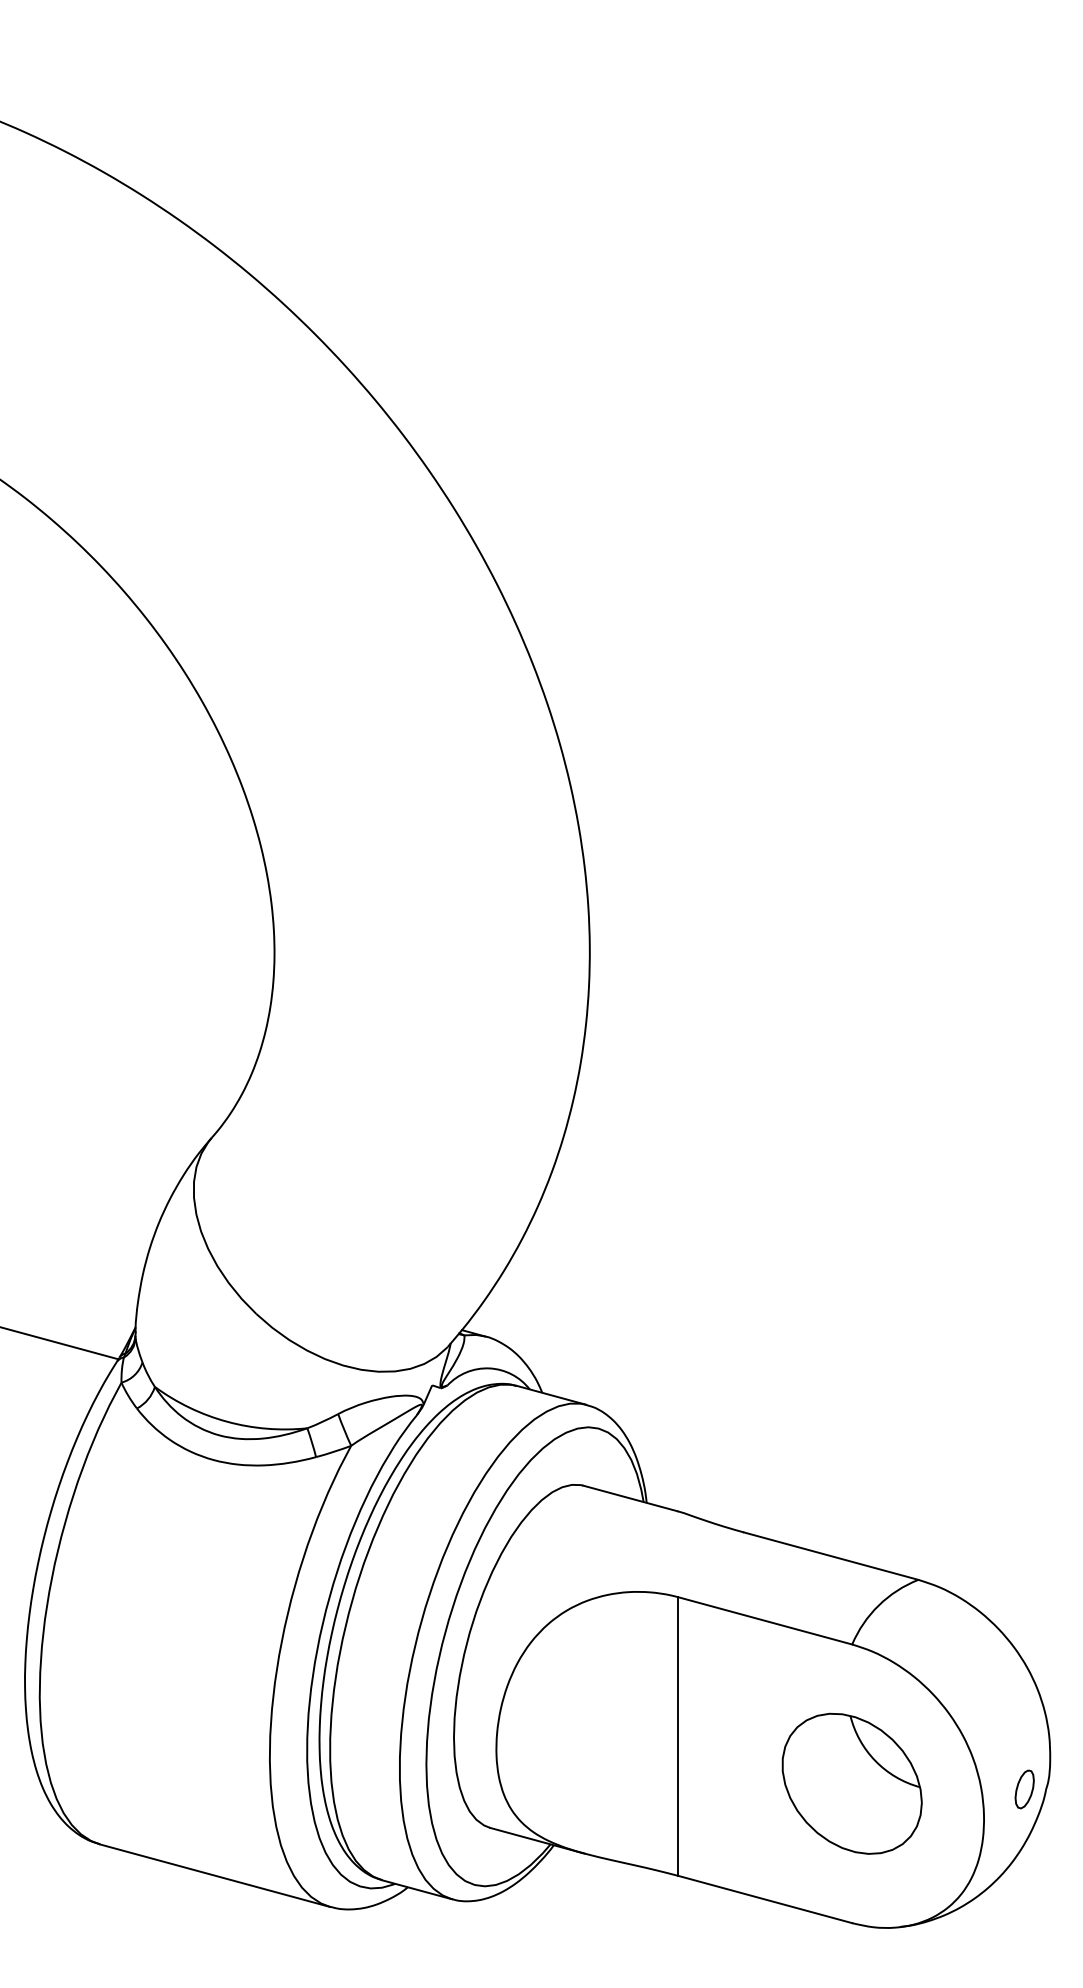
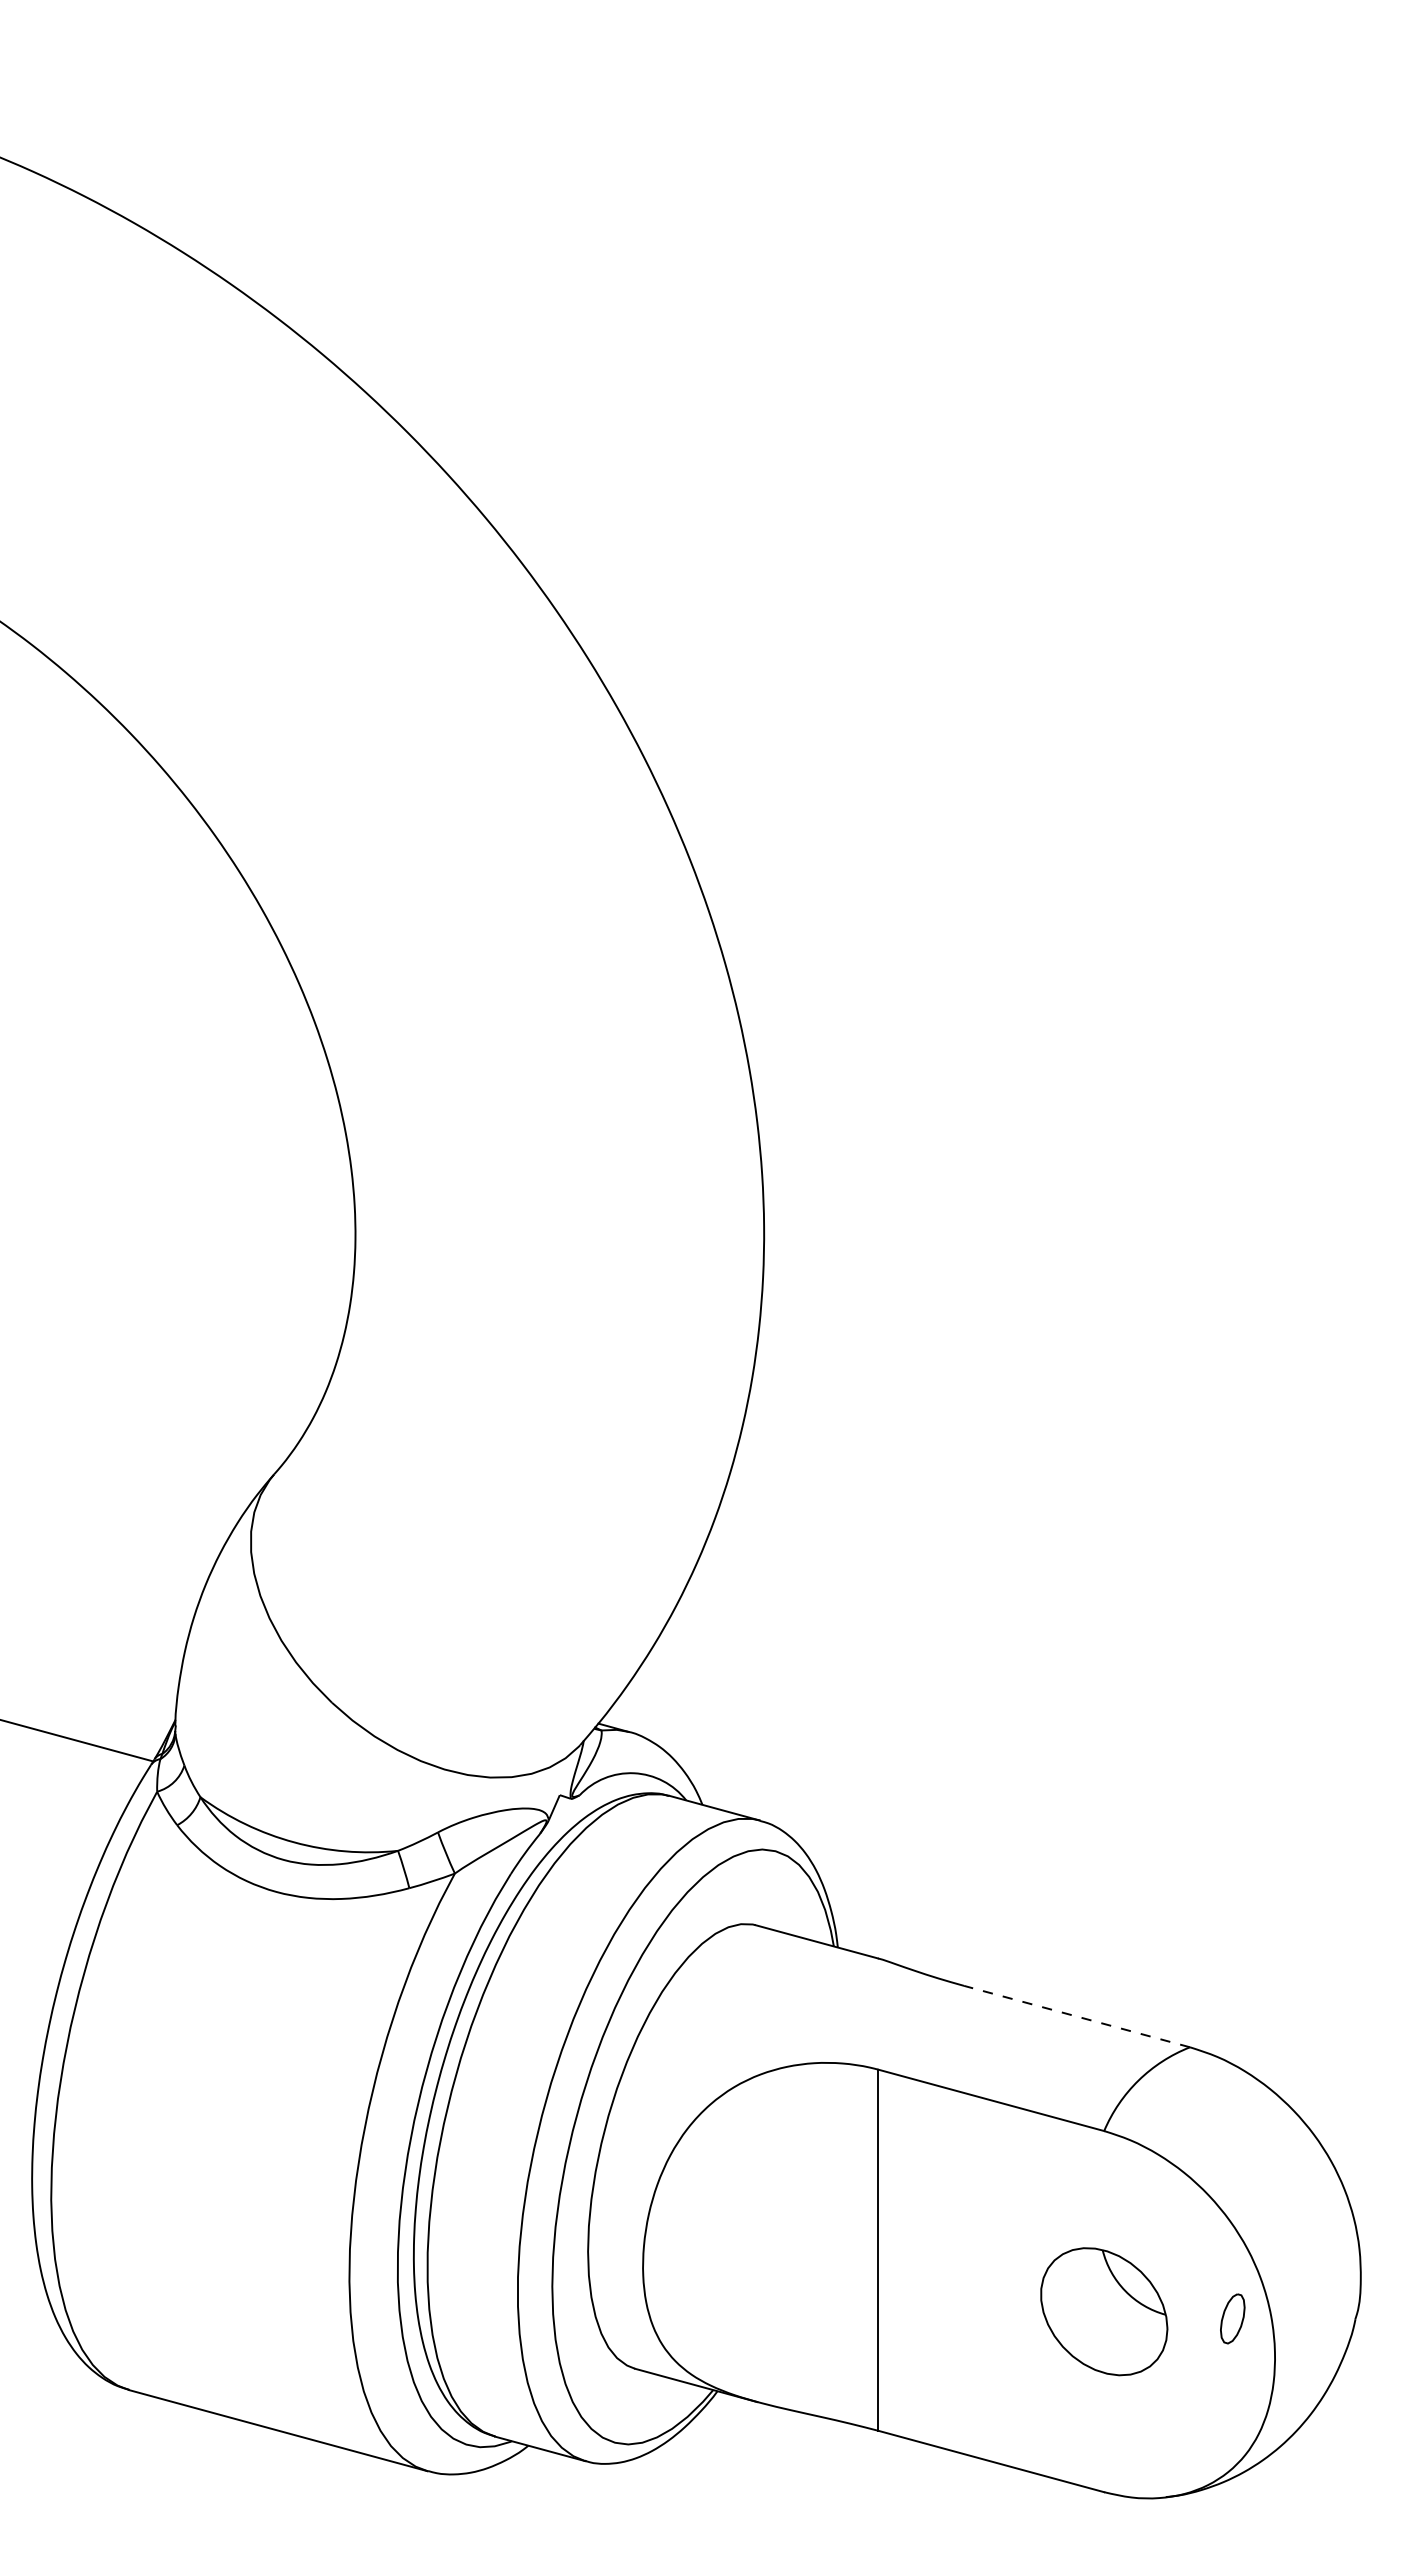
line: (830, 1556) -> (1076, 2016), solid -> dashed
part: (852, 1783) -> (1104, 2311), size x0.7
part: (1024, 1789) -> (1232, 2318), moved

